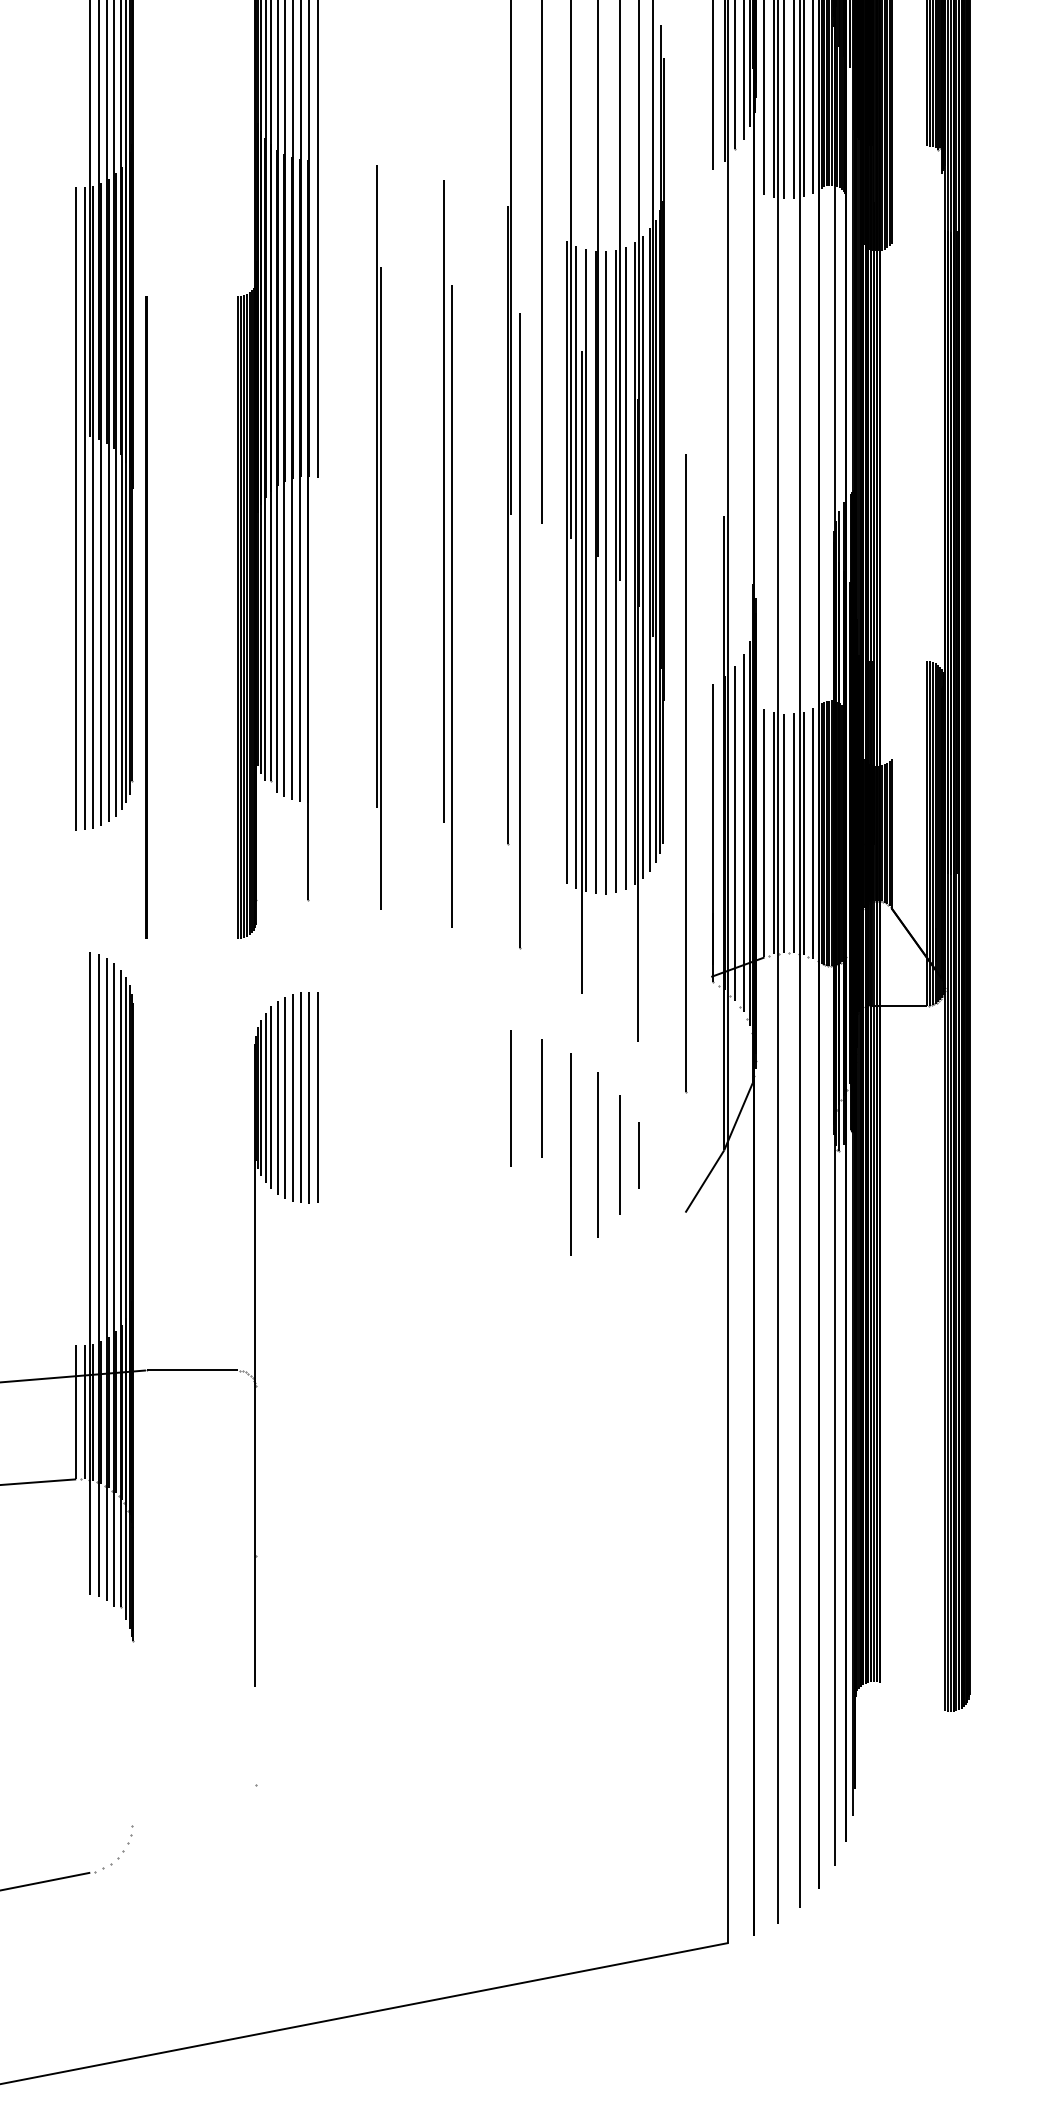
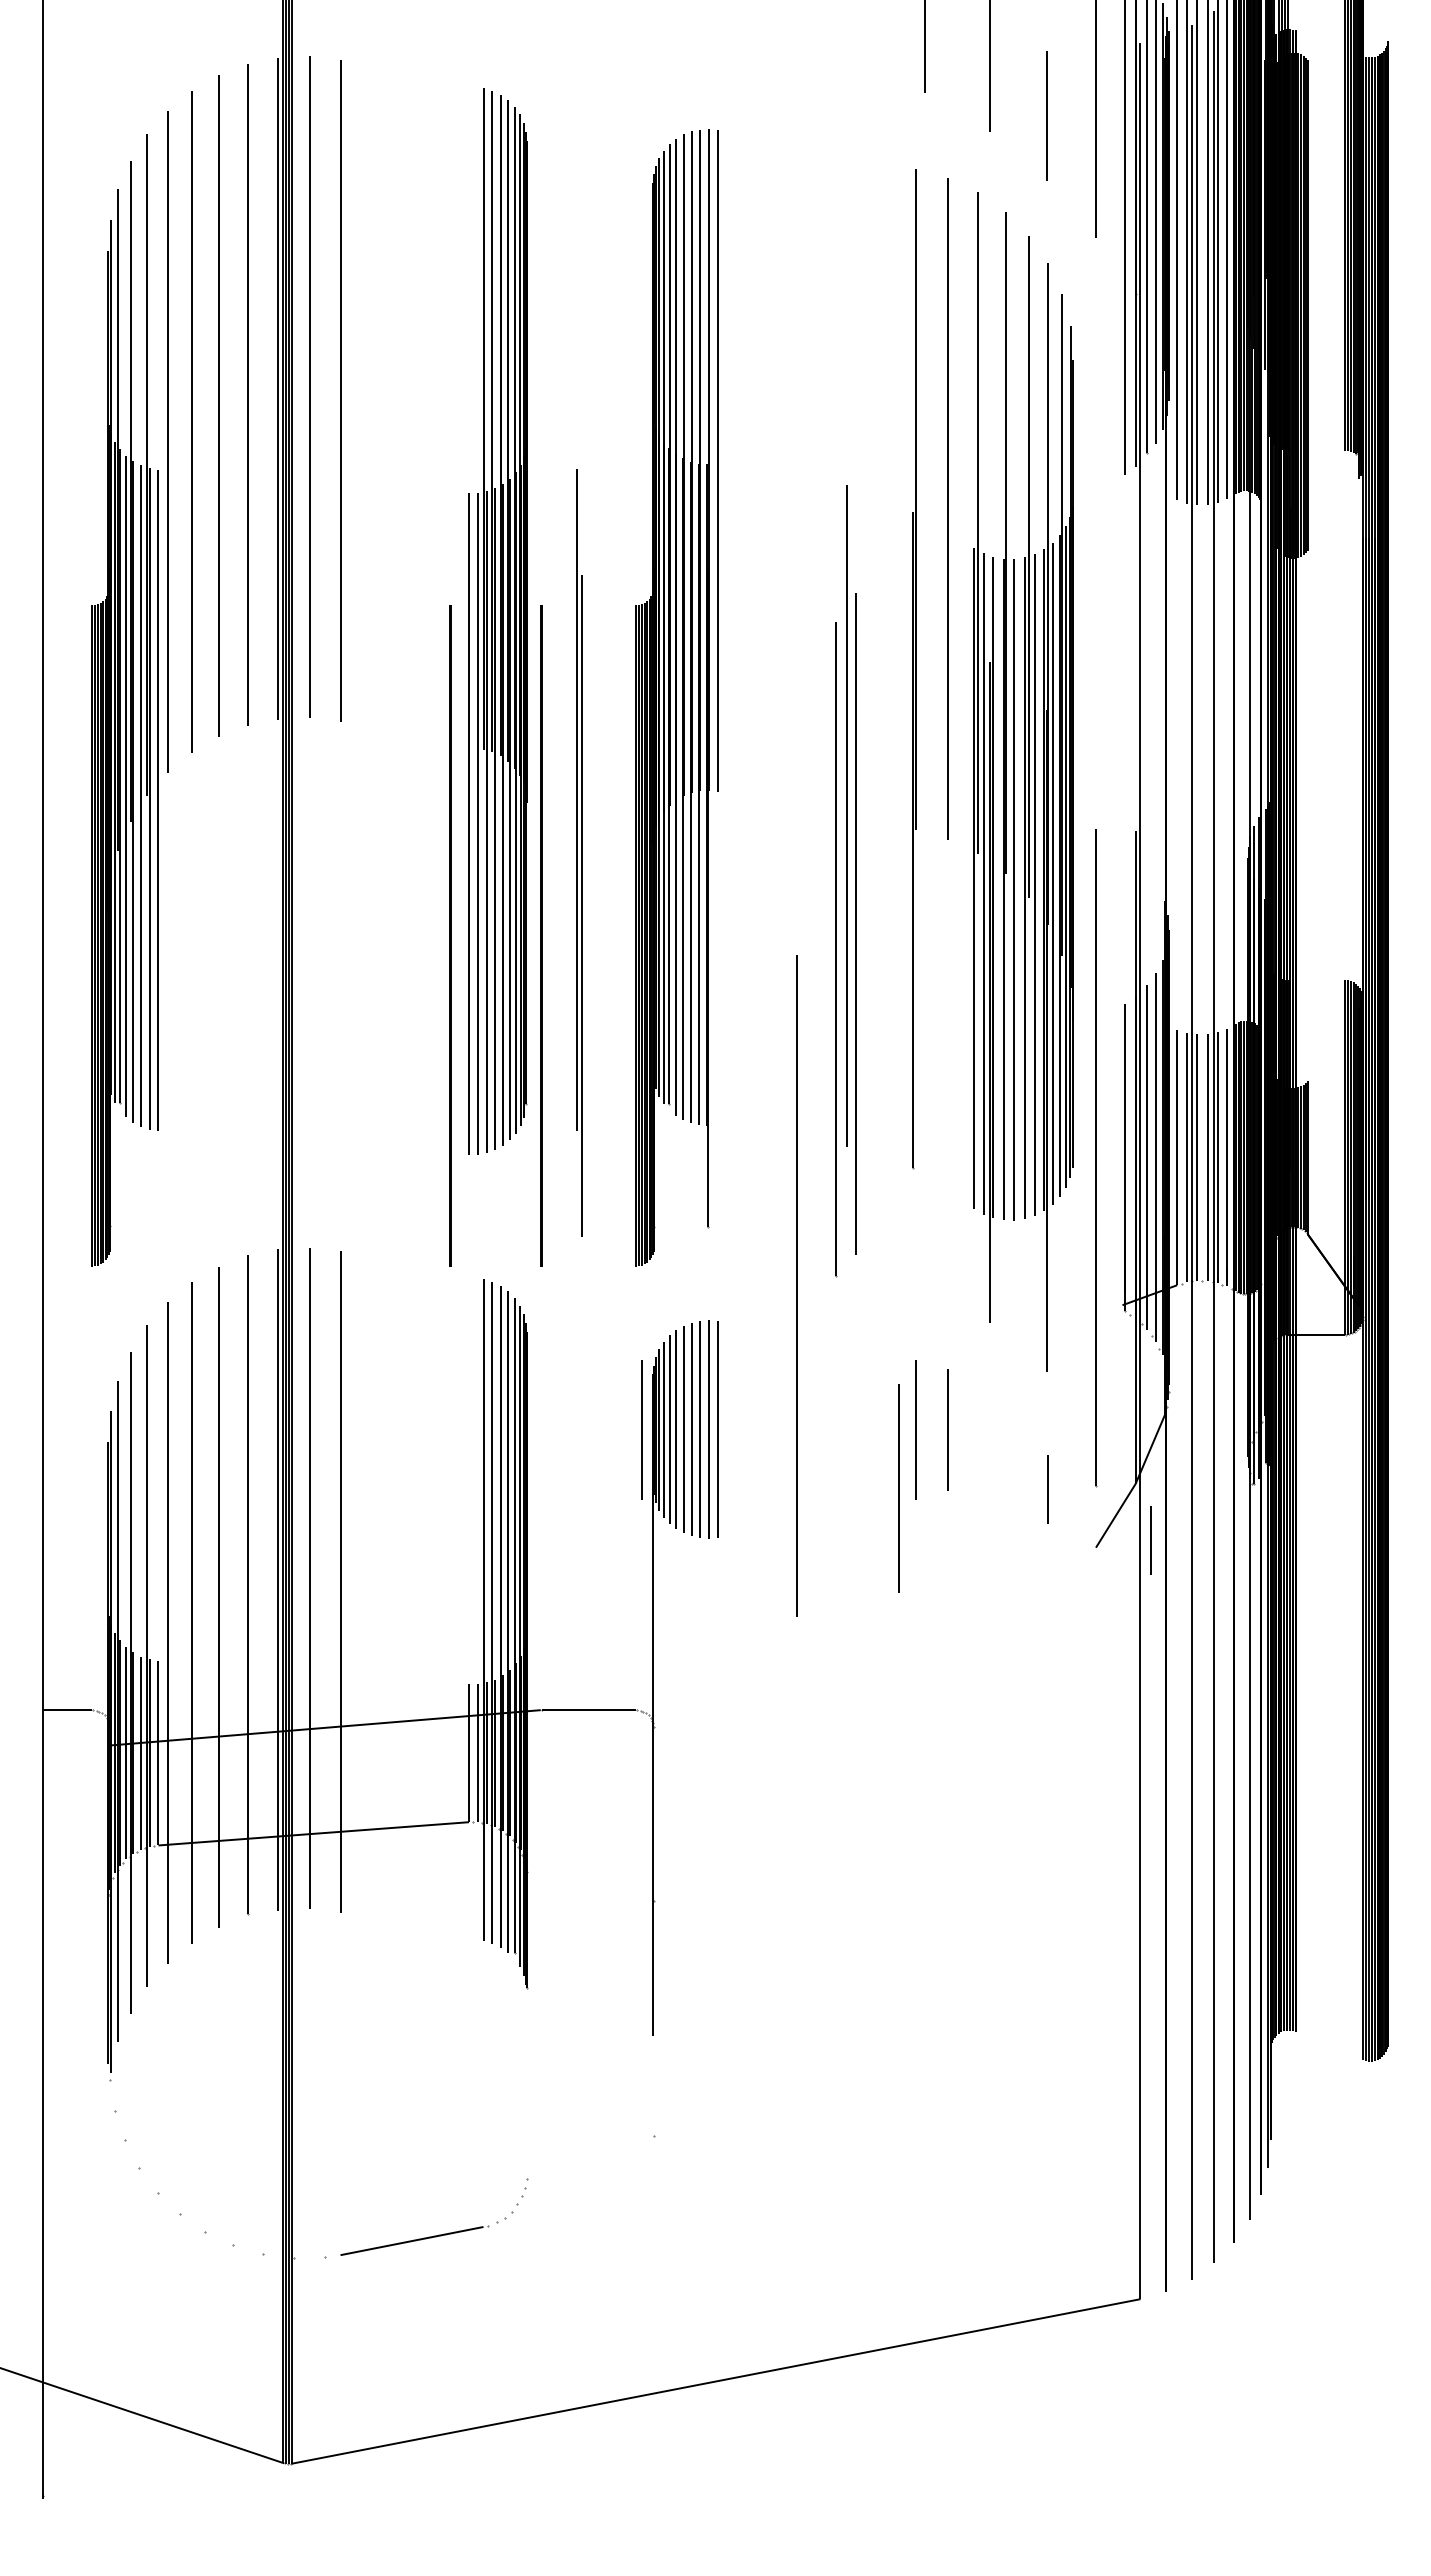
part: (378, 536) -> (579, 852), moved
line: (58, 617) -> (450, 935), added
line: (519, 631) -> (836, 949), moved
line: (686, 774) -> (1096, 1158), moved
line: (394, 957) -> (796, 1285), added
line: (243, 1097) -> (641, 1429), added
line: (570, 1155) -> (898, 1488), moved
line: (597, 1155) -> (1005, 1488), removed
line: (619, 1155) -> (1028, 1488), removed
line: (738, 1205) -> (1150, 1540), added

